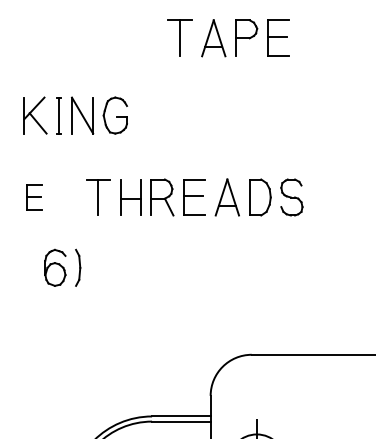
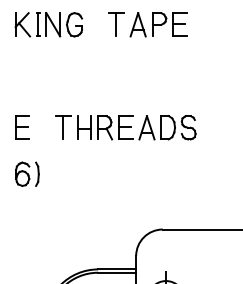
part: (75, 115) -> (48, 24), moved
part: (34, 197) -> (22, 127), size x1.43
part: (62, 266) -> (27, 173), moved

